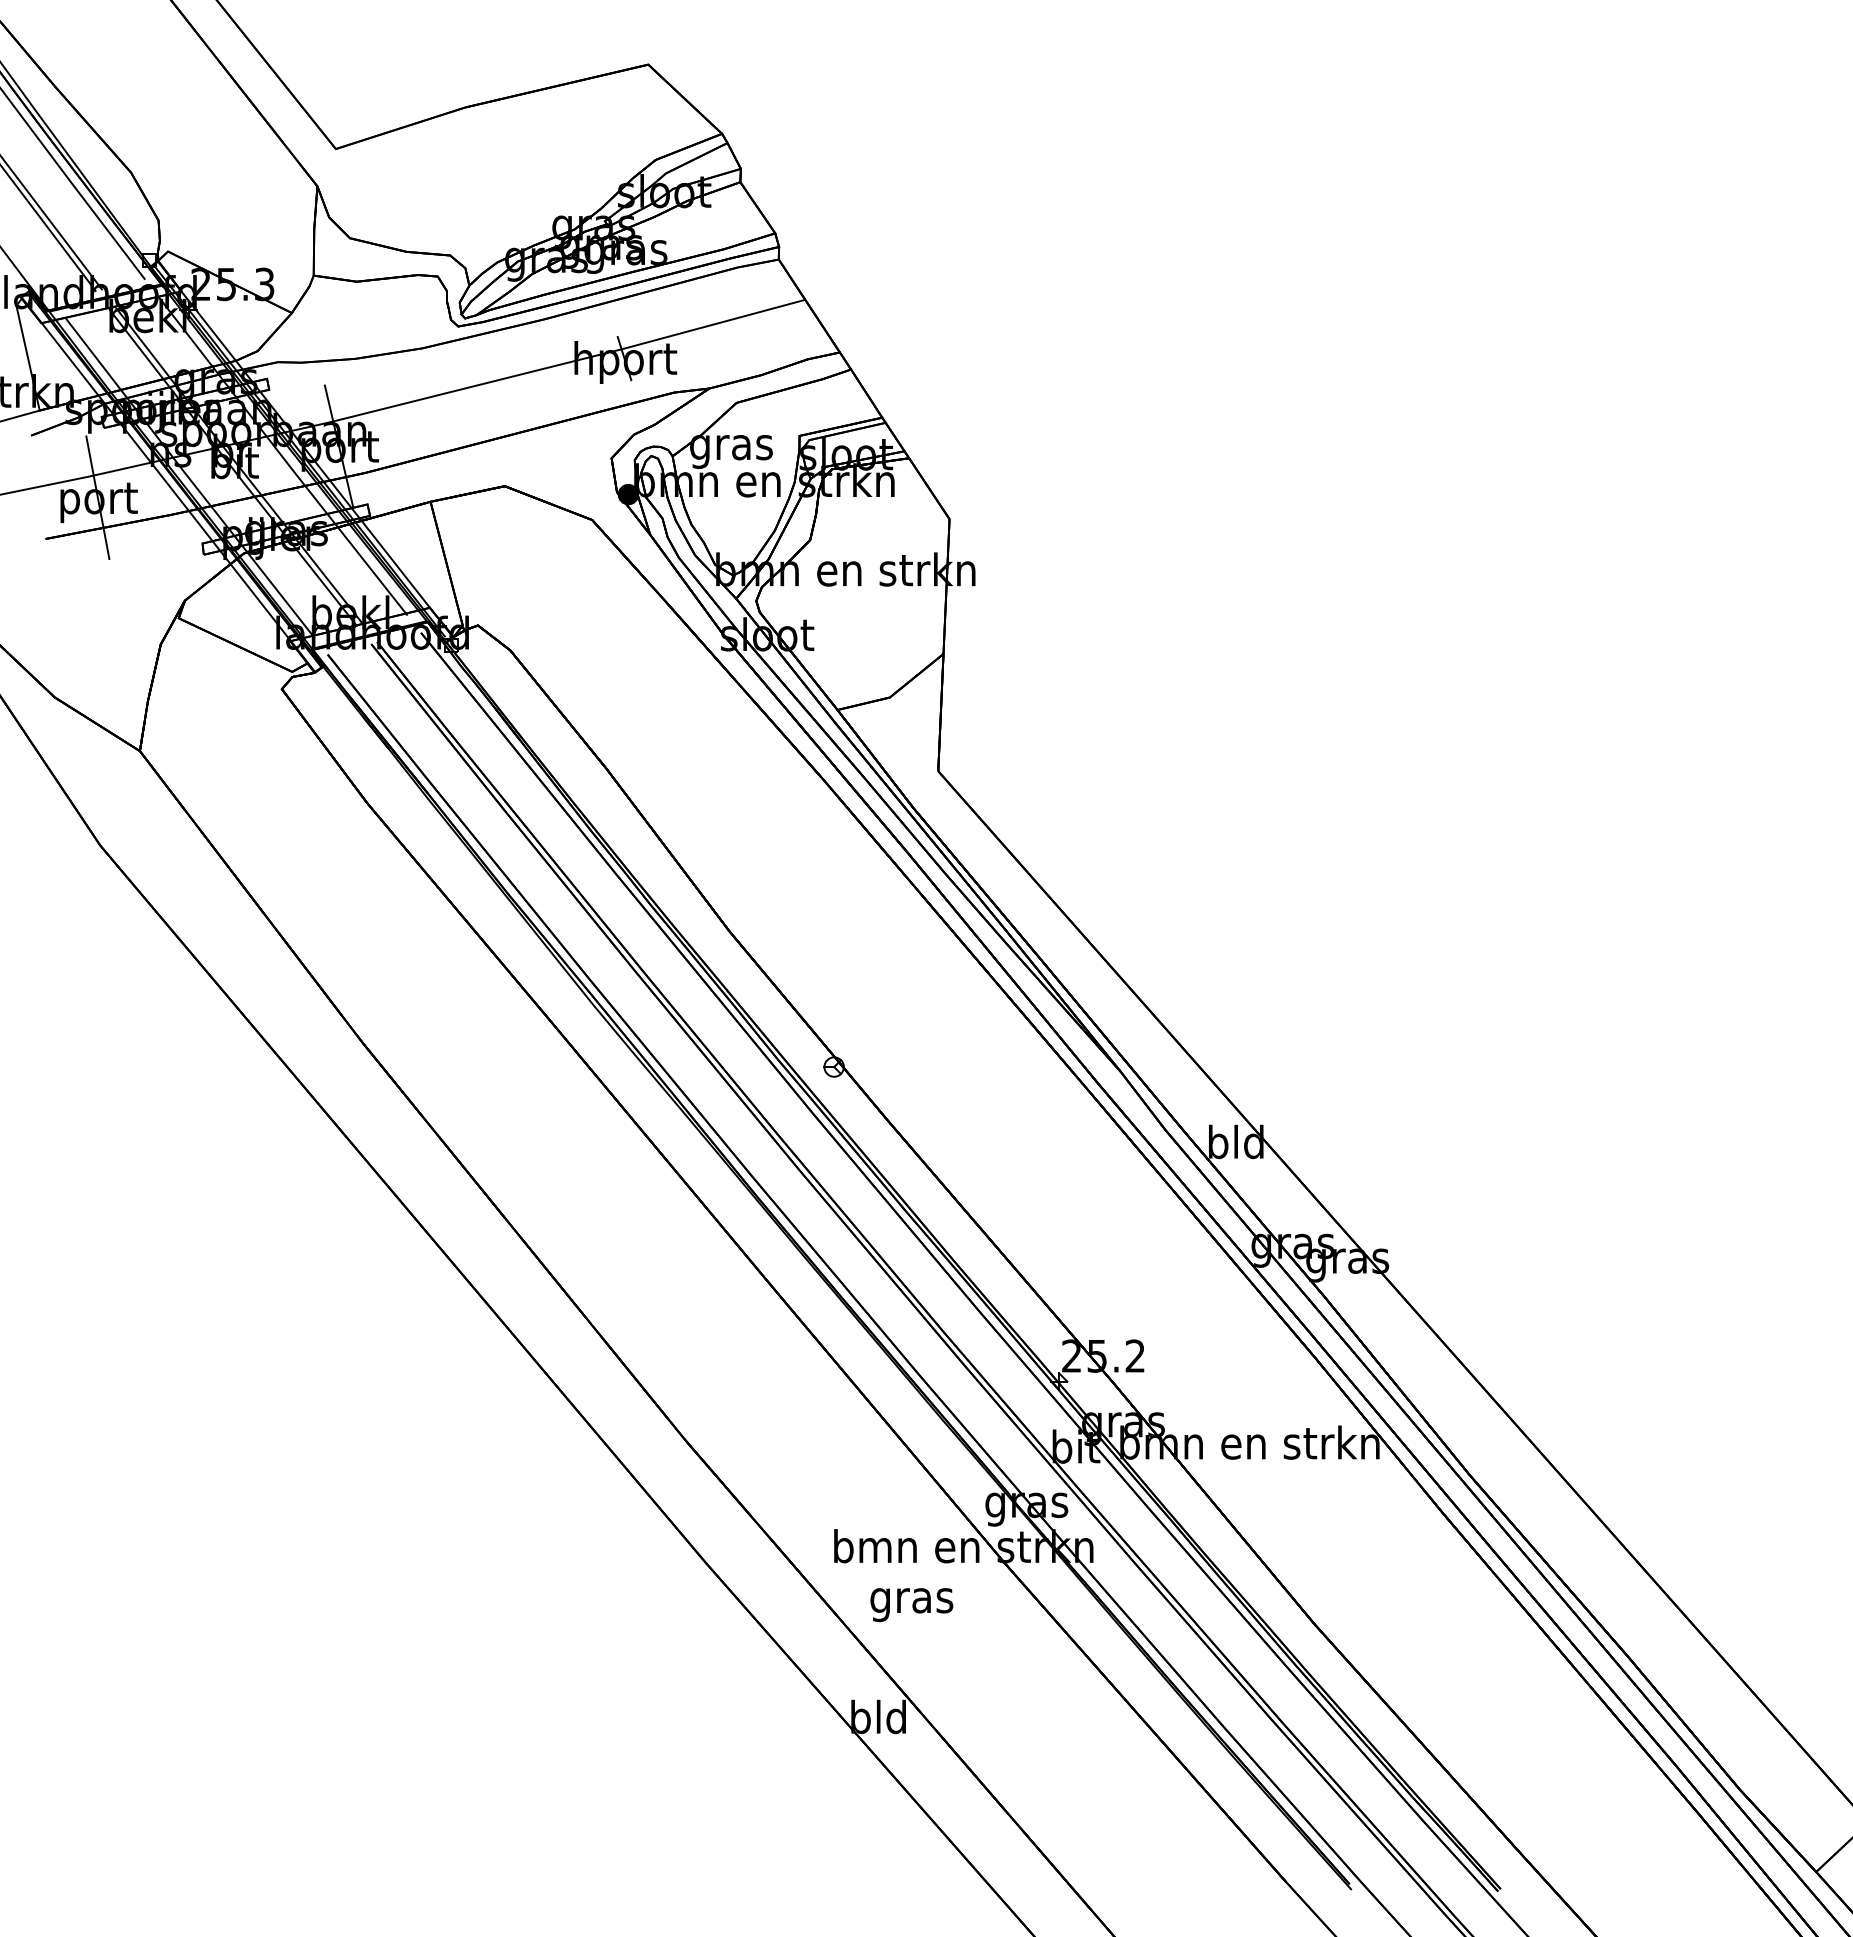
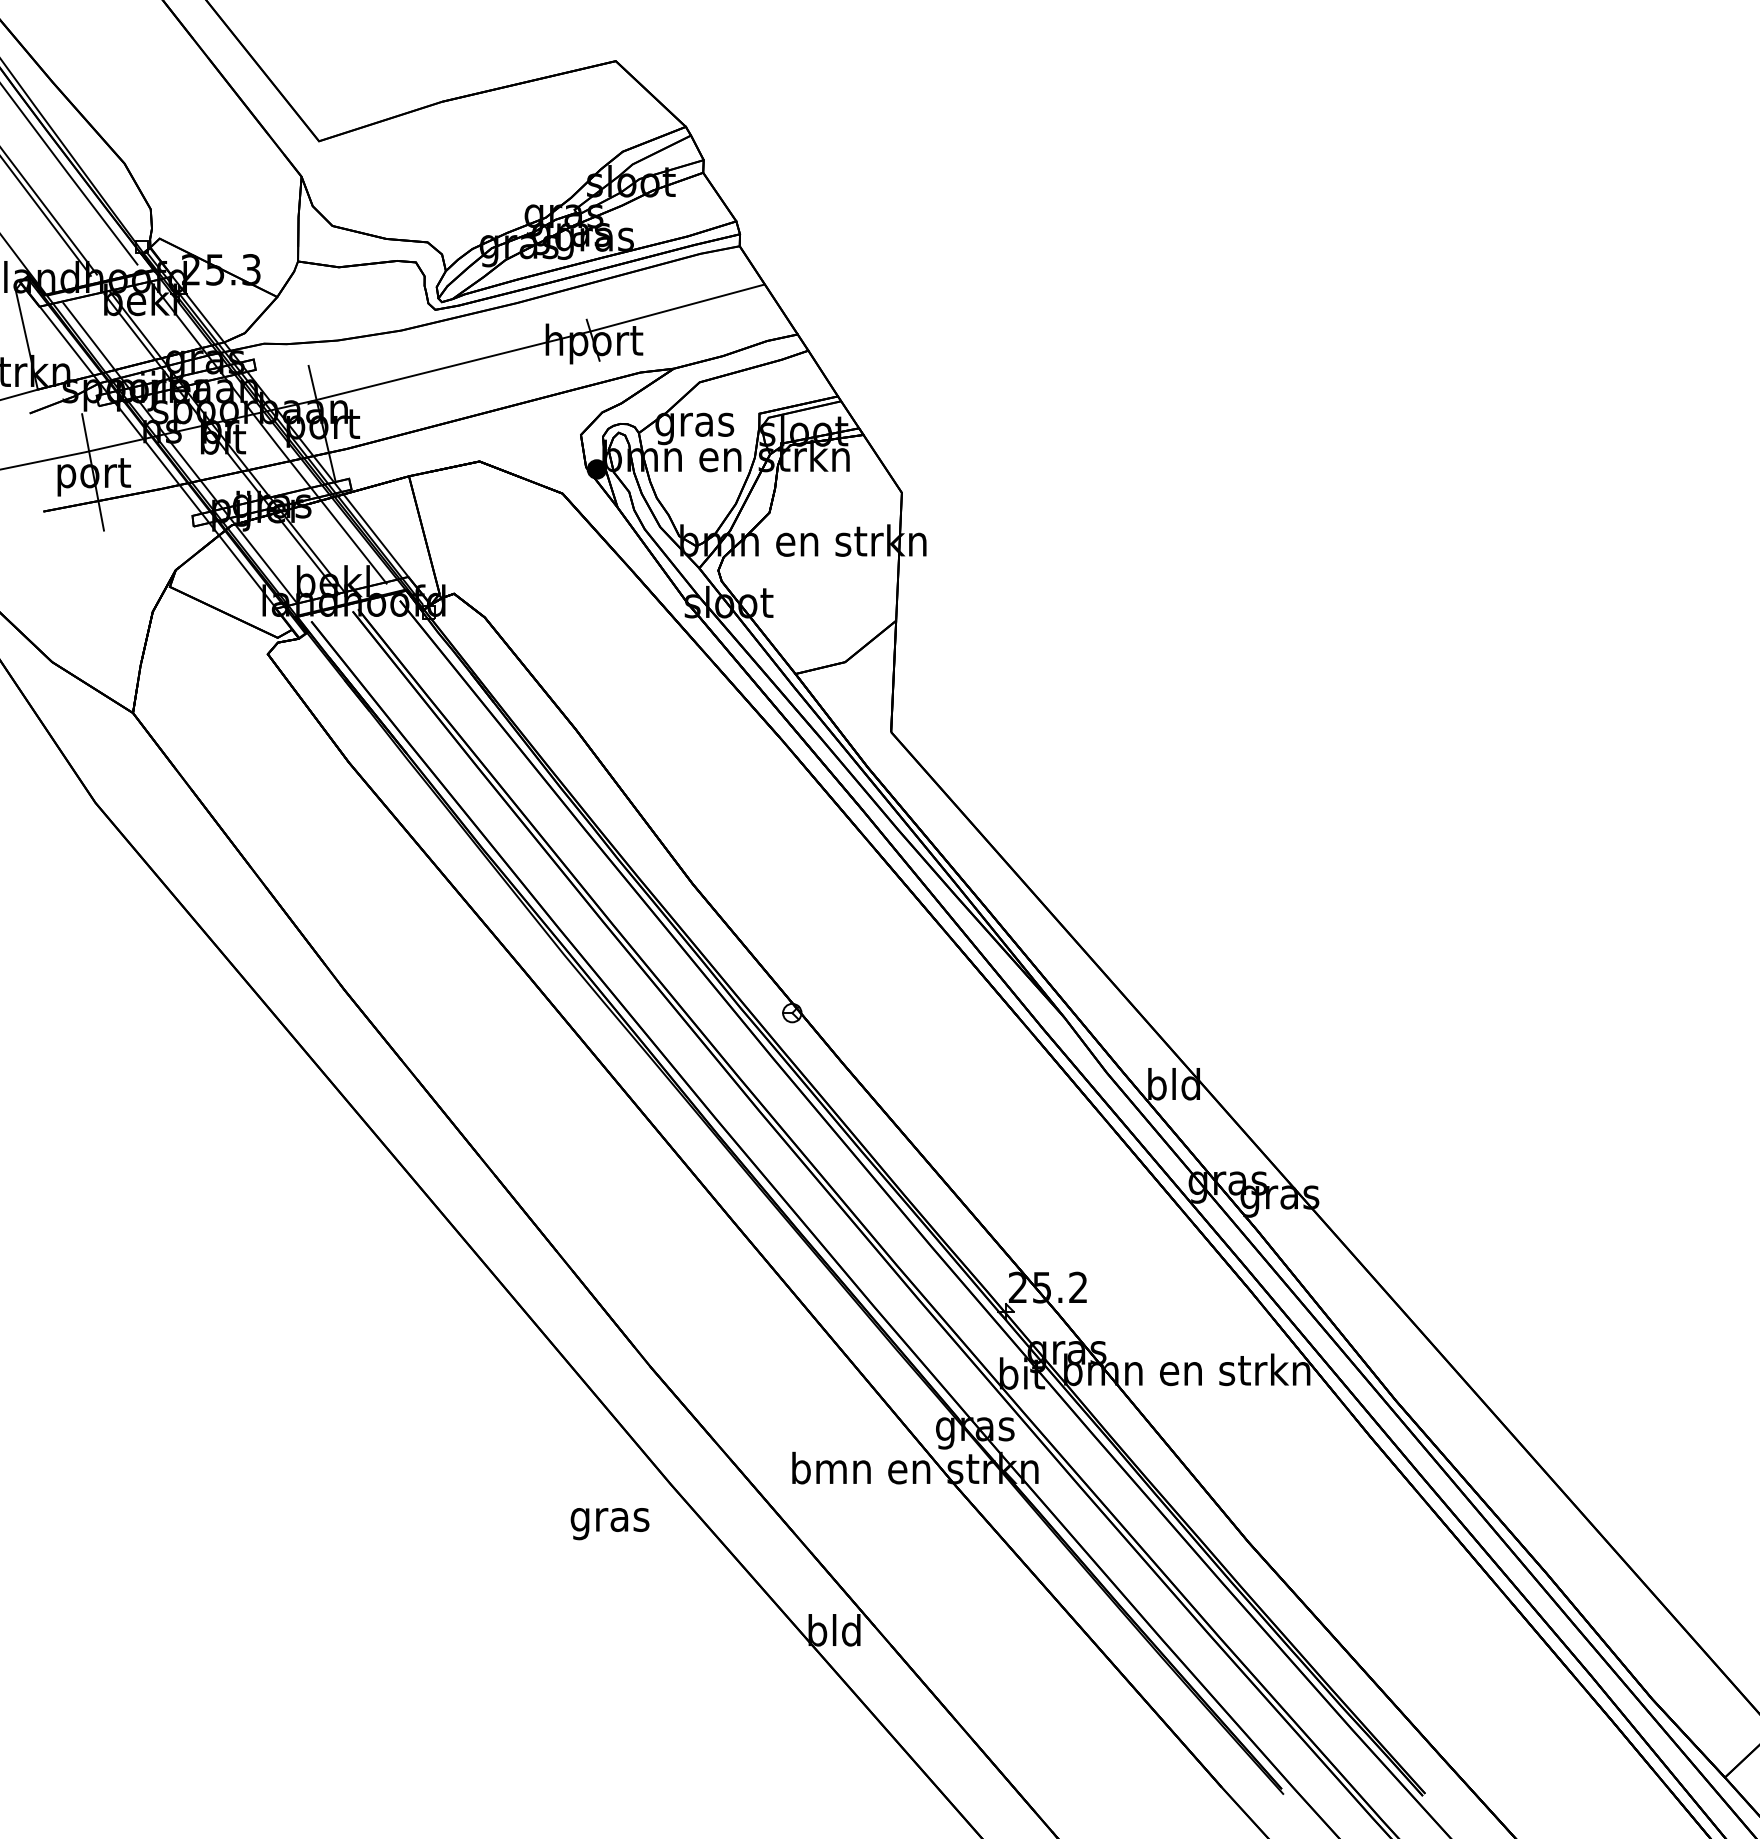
text: (911, 1605) -> (609, 1524), moved

